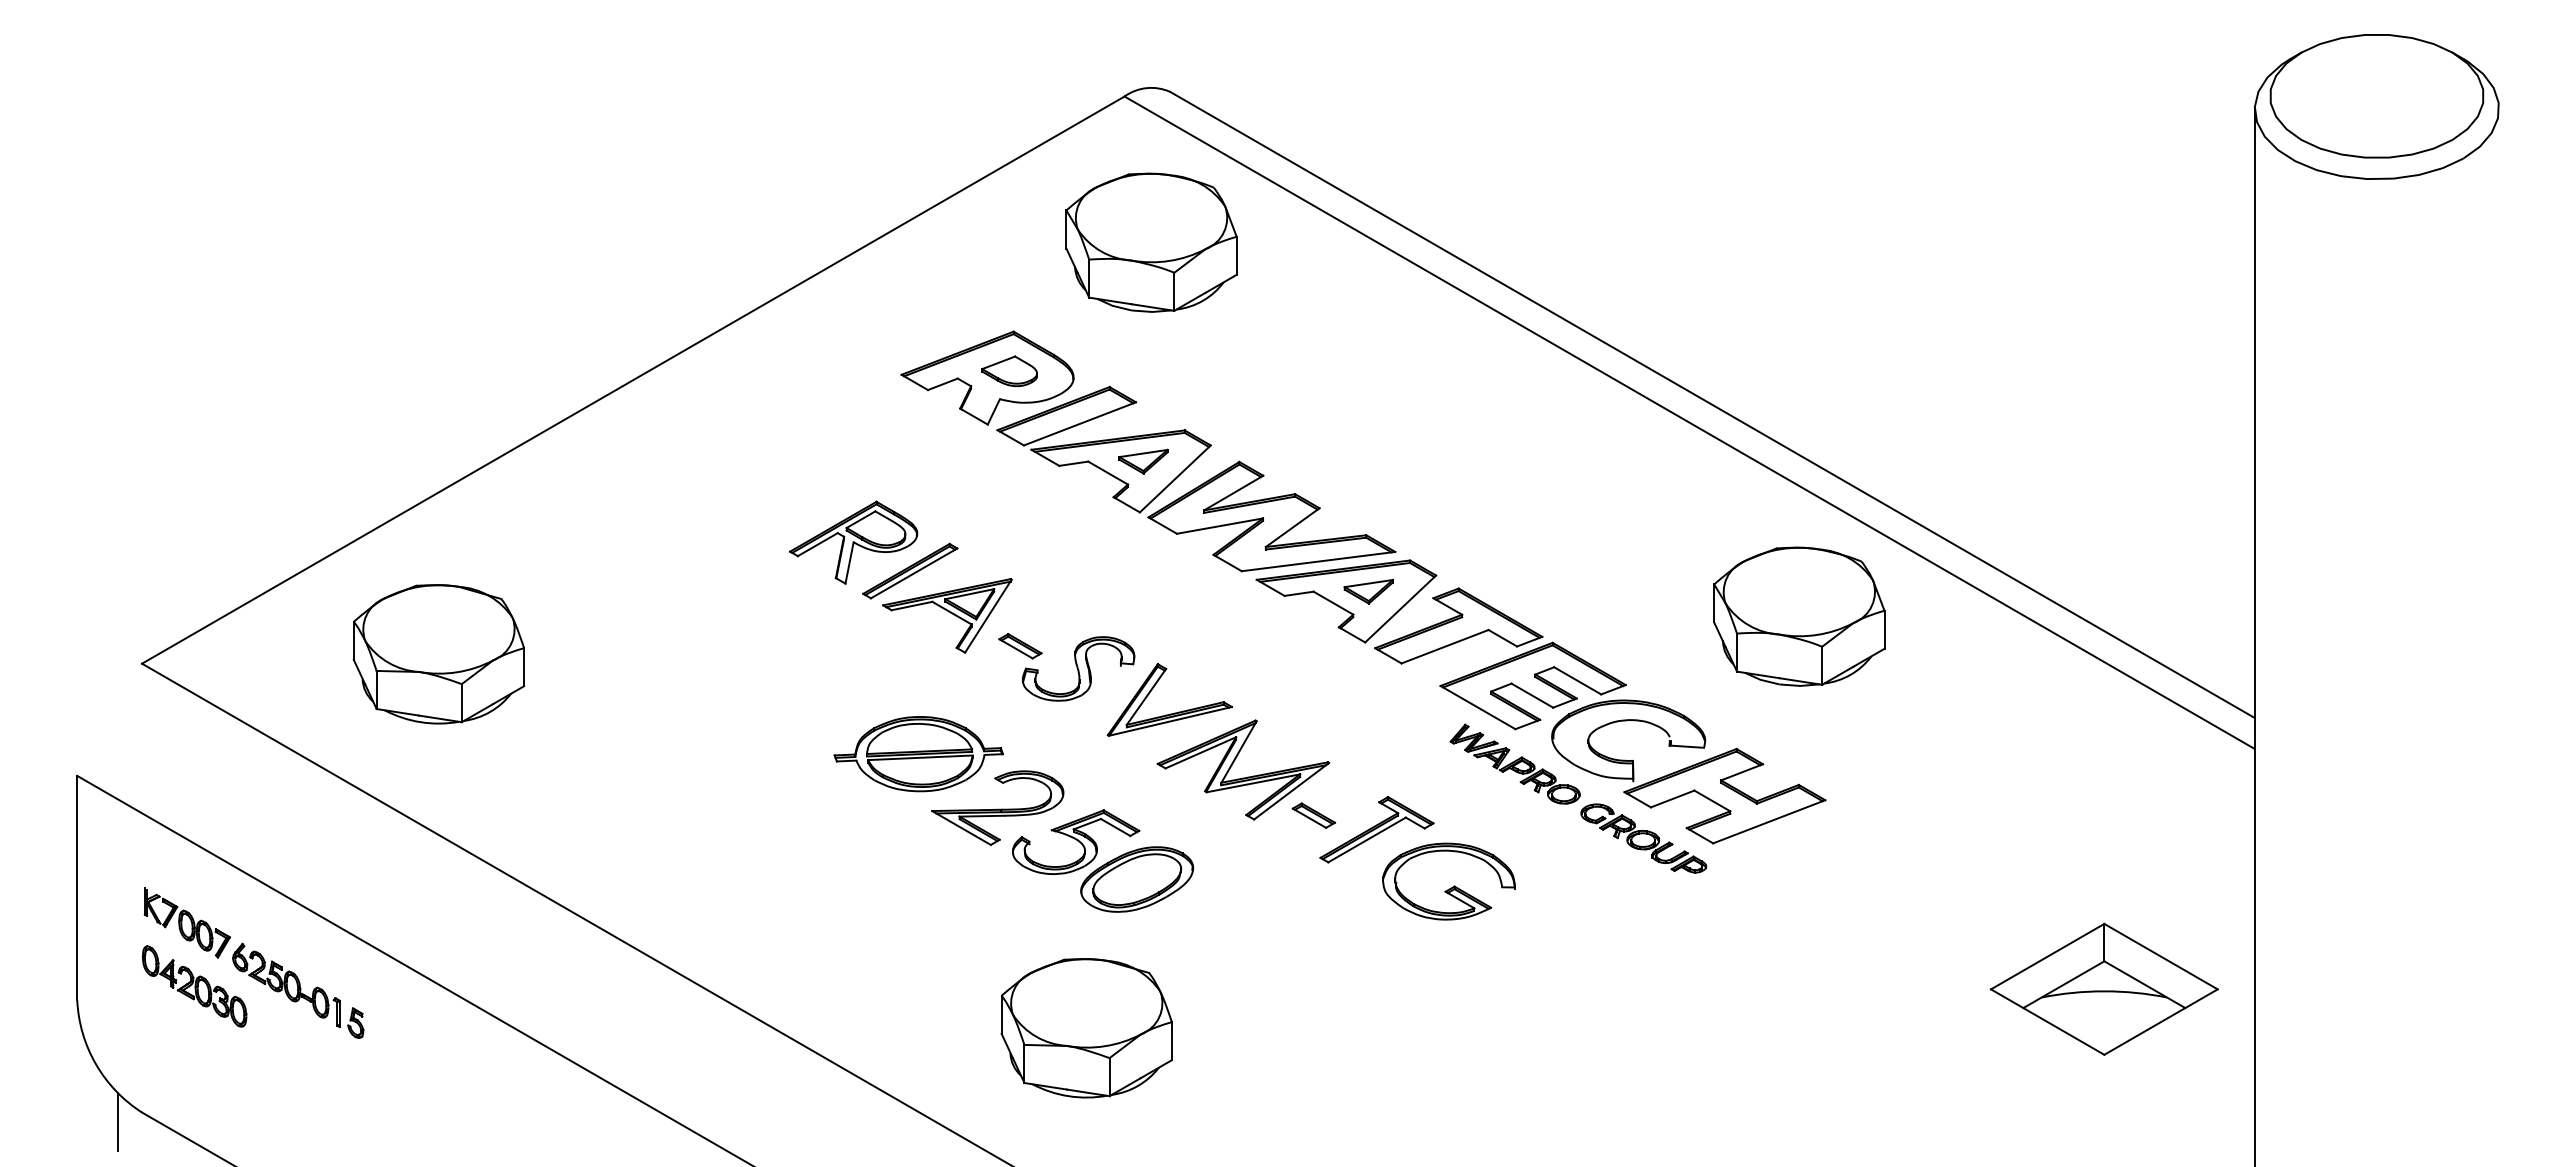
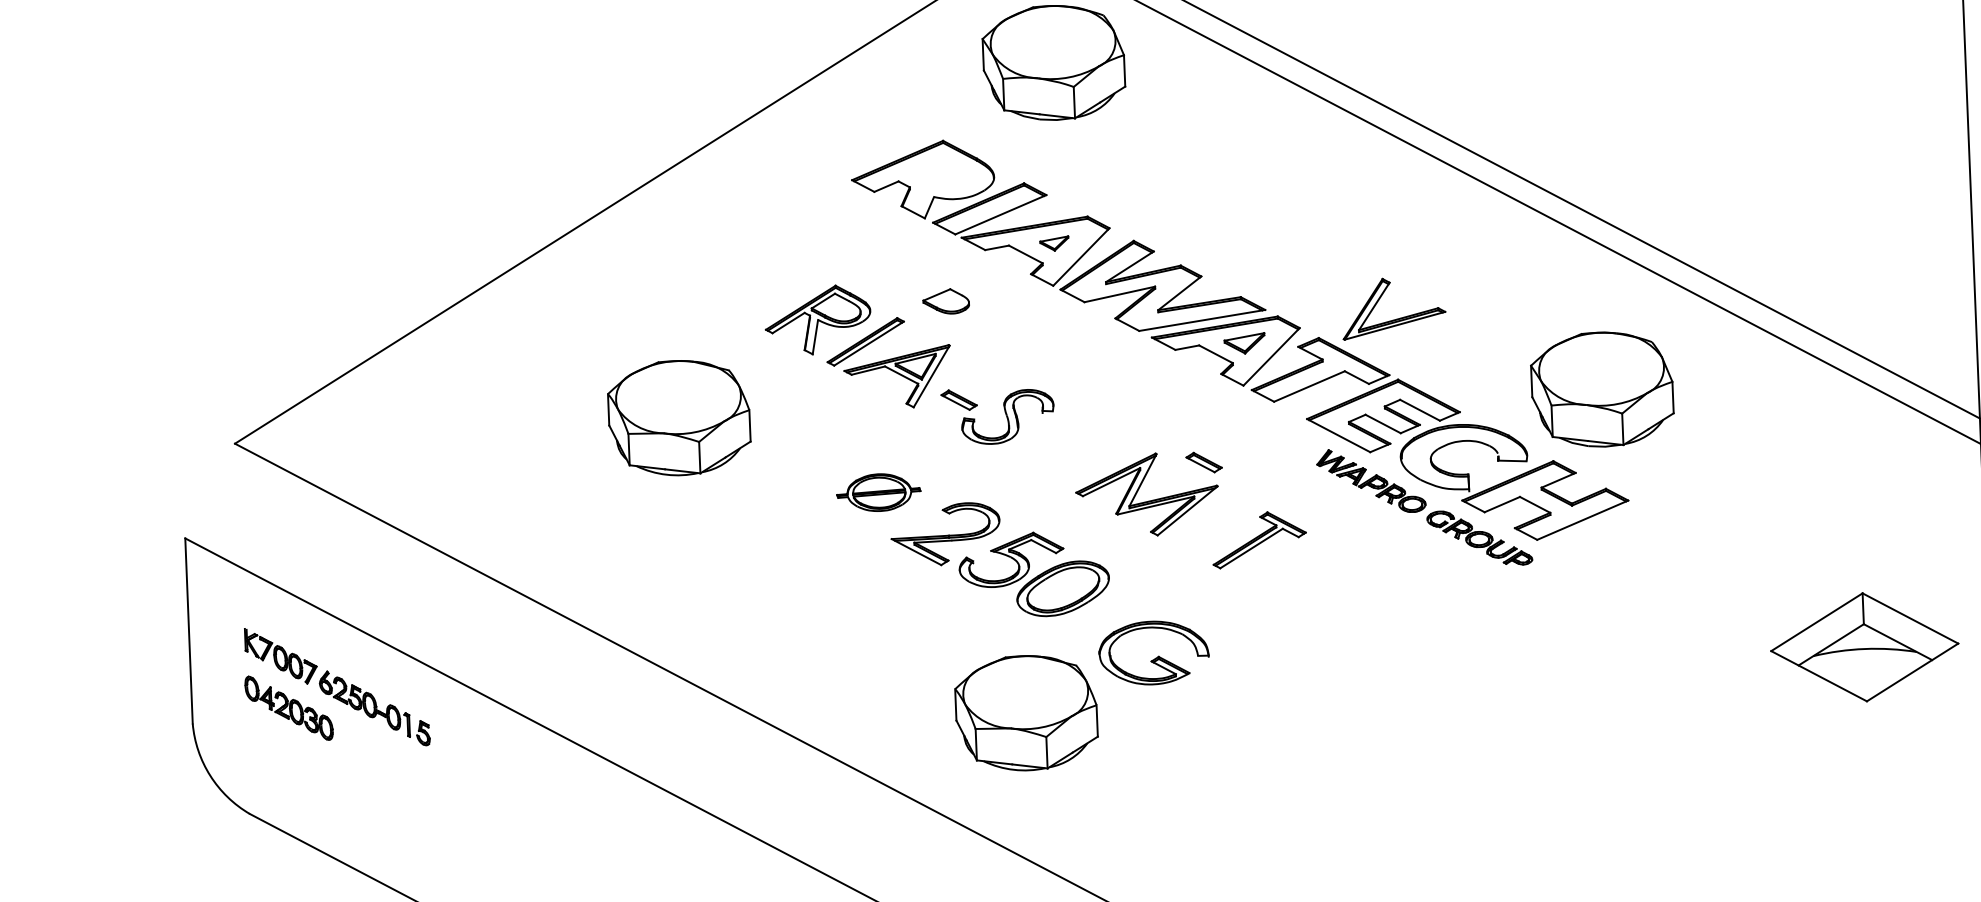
part: (1009, 371) -> (946, 301), moved
part: (1143, 461) -> (1054, 243), size x0.7
part: (1799, 616) -> (1602, 389), moved
part: (438, 654) -> (678, 418), moved
part: (1174, 712) -> (1398, 318), moved
part: (918, 754) -> (878, 492), size x0.6
part: (1313, 815) -> (1203, 462), moved
part: (1450, 887) -> (1155, 657), moved
line: (117, 1122) -> (229, 823), removed

